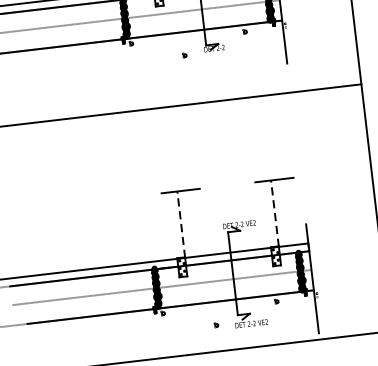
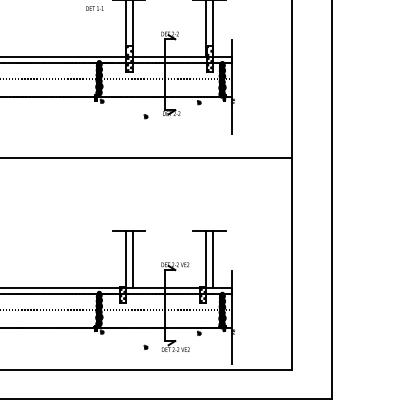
line: (274, 212) -> (206, 258), dashed -> solid
line: (283, 212) -> (213, 258), added
line: (181, 223) -> (126, 258), dashed -> solid
line: (188, 223) -> (132, 258), added

